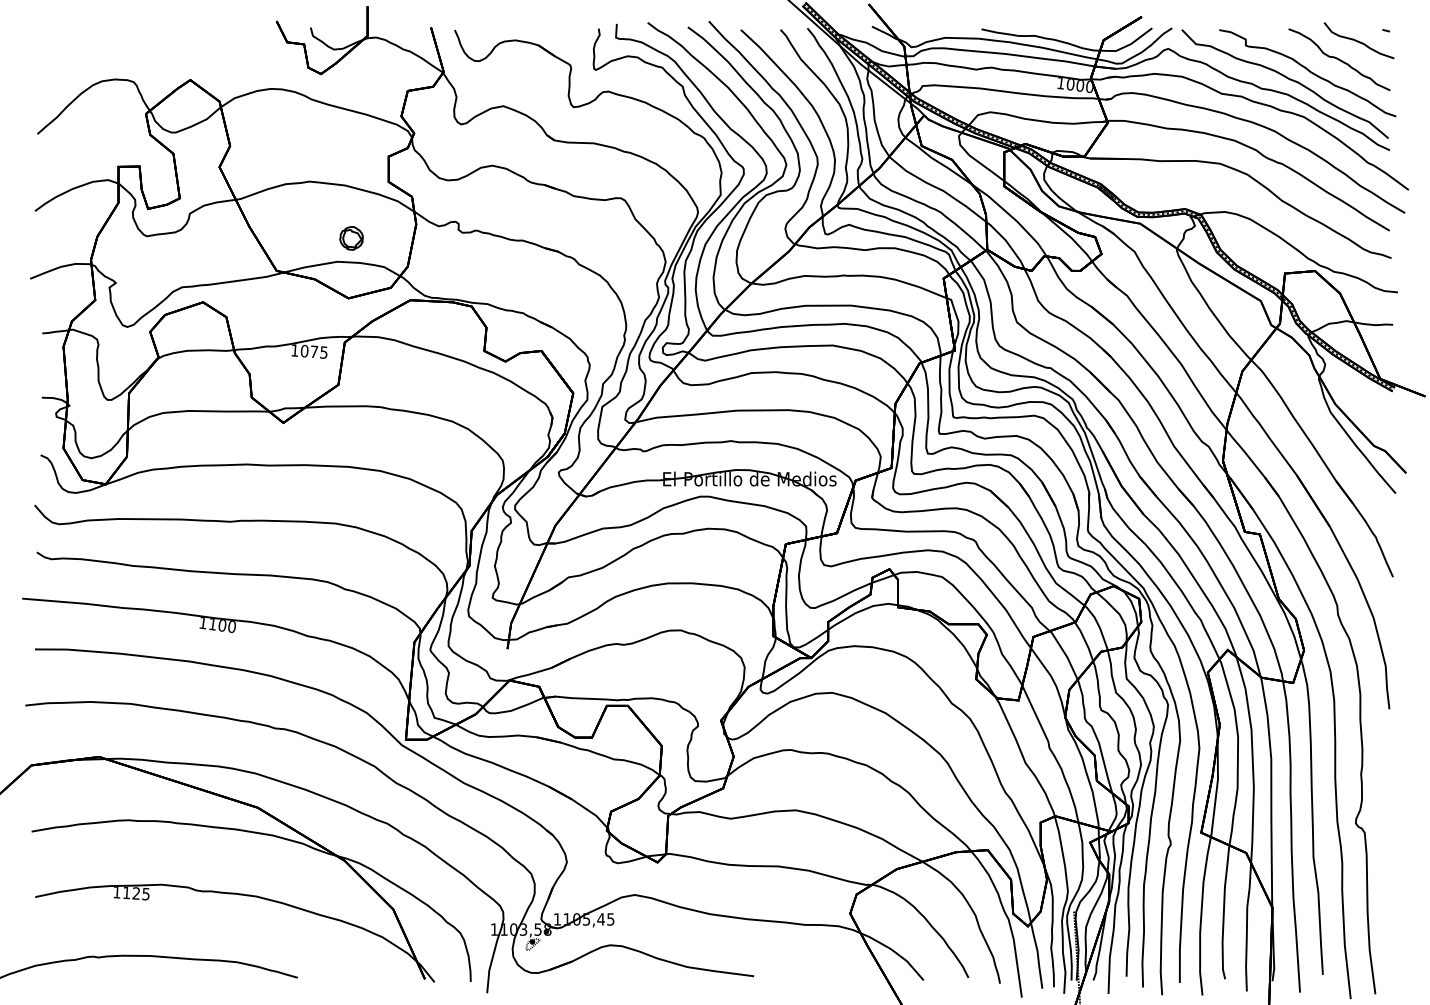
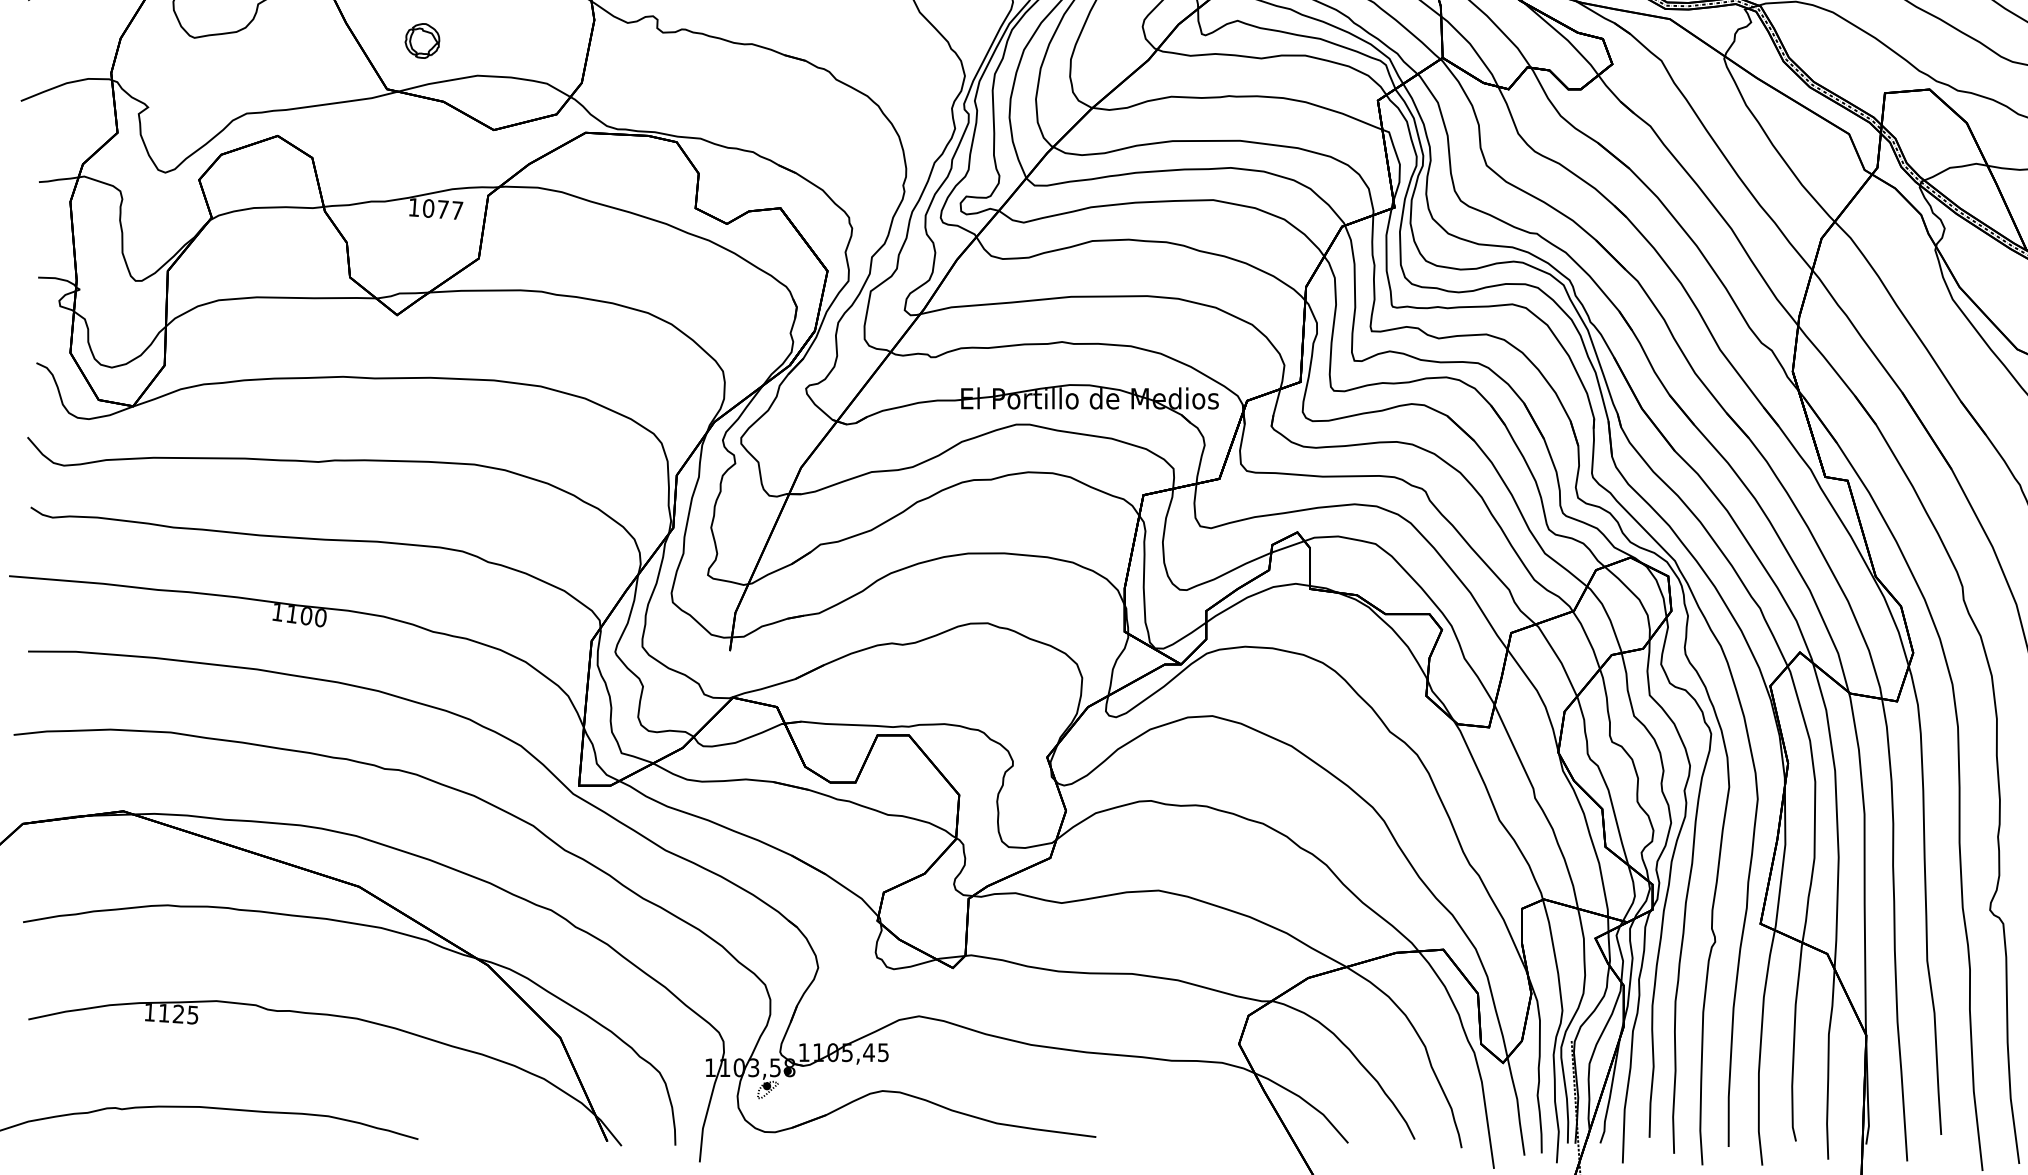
part: (351, 238) -> (422, 41), moved
text: (323, 352) -> (456, 210), 1075 -> 1077

